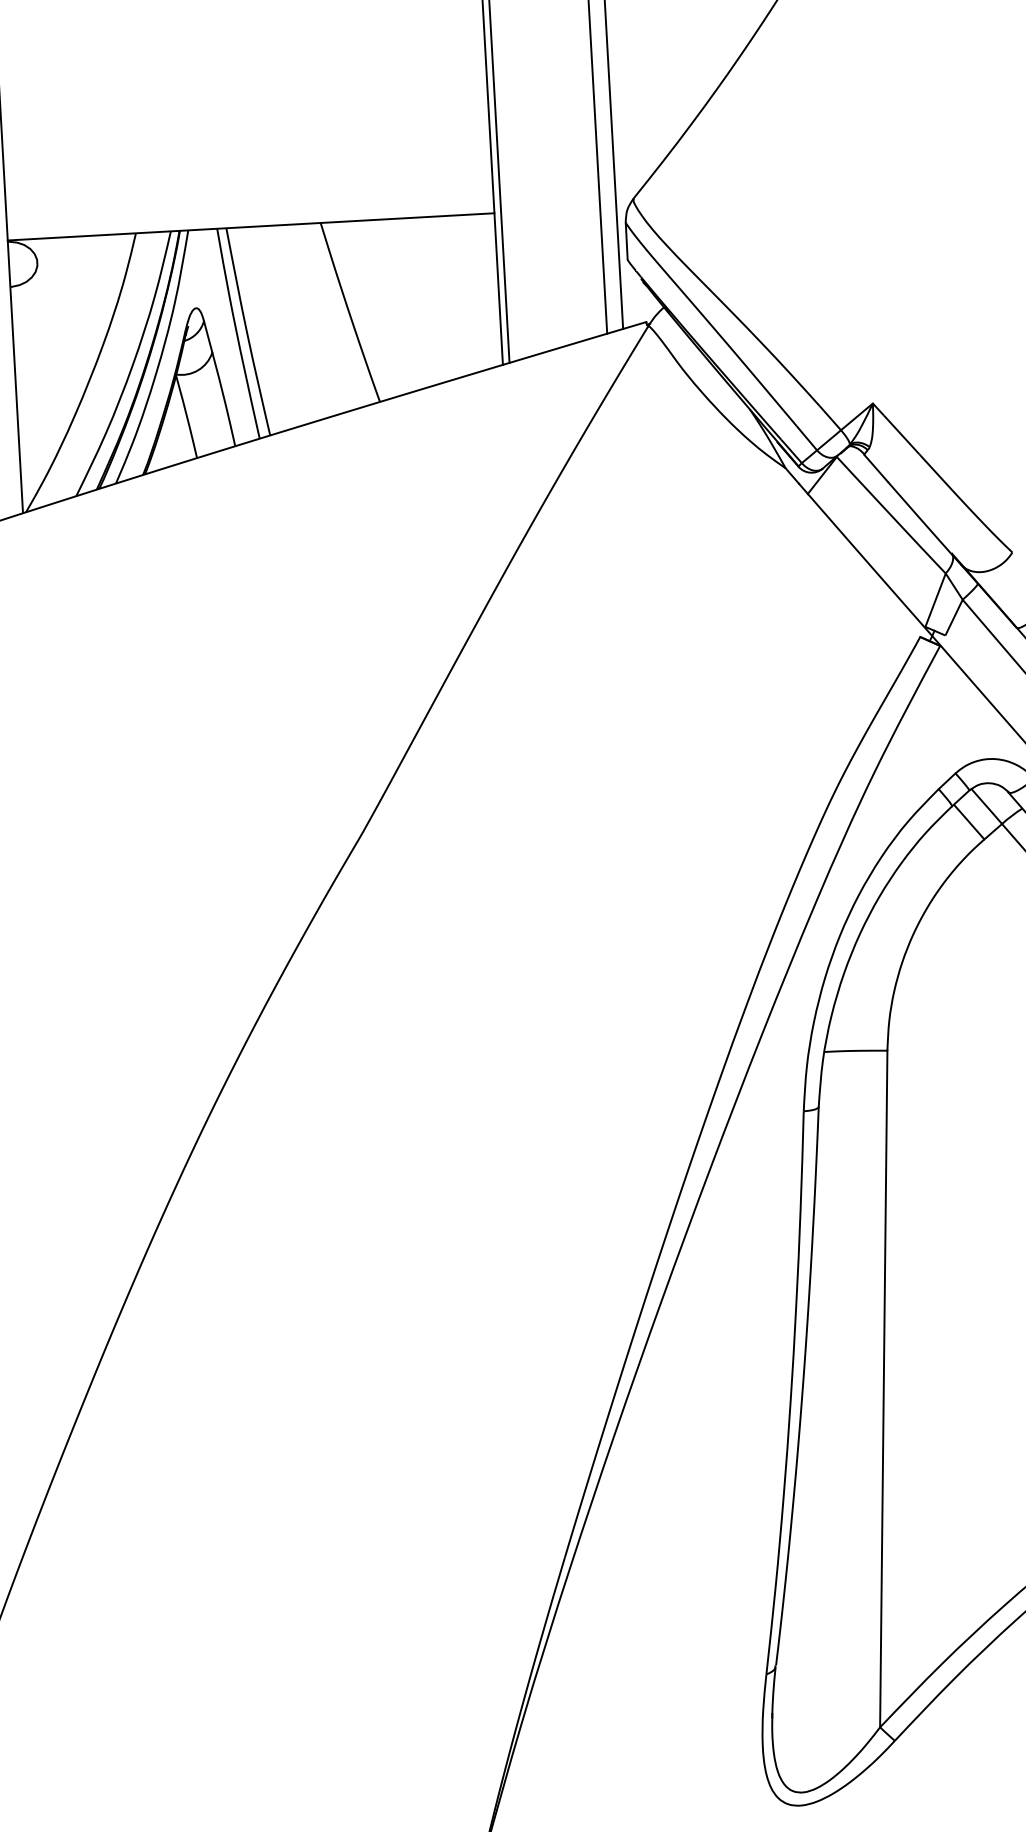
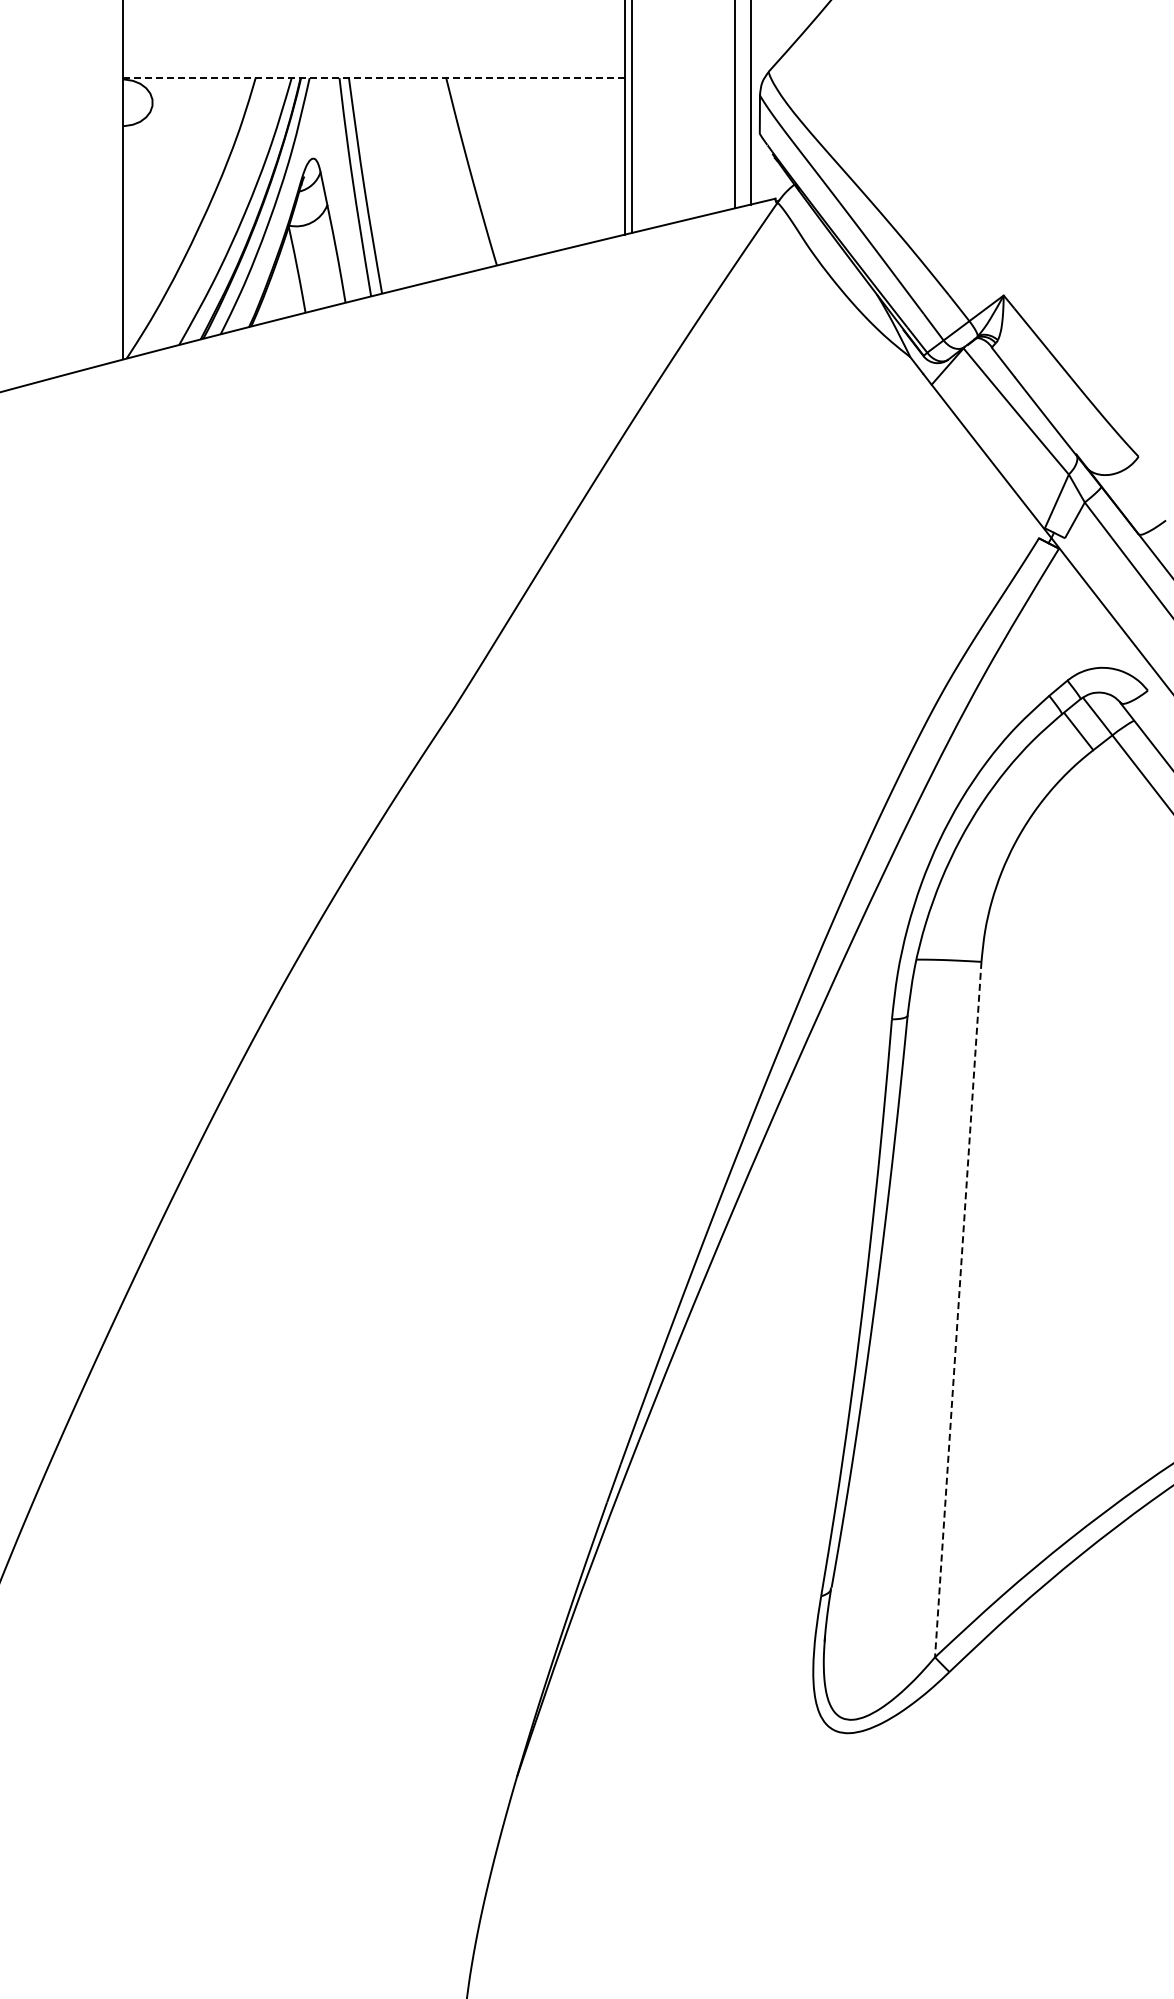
line: (251, 227) -> (374, 78), solid -> dashed
line: (884, 1389) -> (958, 1310), solid -> dashed

